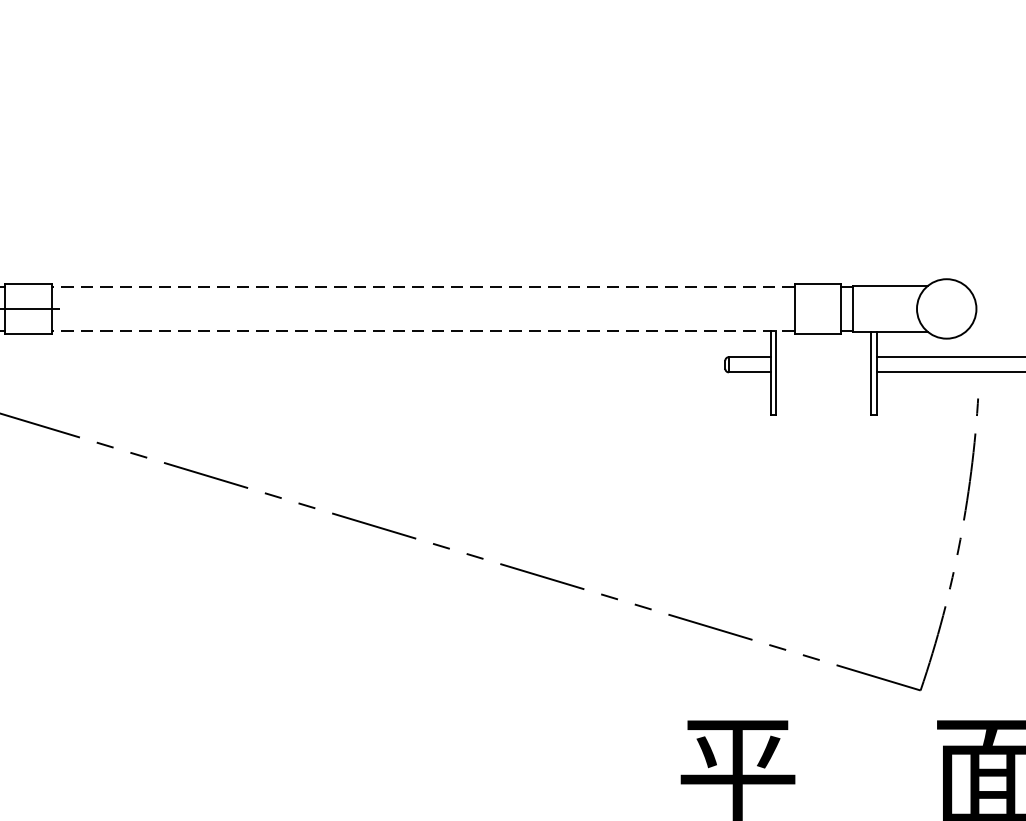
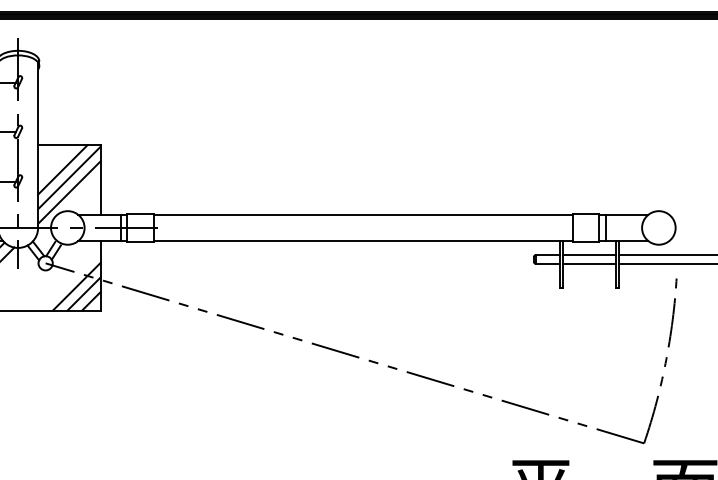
line: (423, 286) -> (363, 215), dashed -> solid
line: (423, 331) -> (363, 240), dashed -> solid
line: (823, 357) -> (589, 255), added
line: (823, 371) -> (589, 263), added

